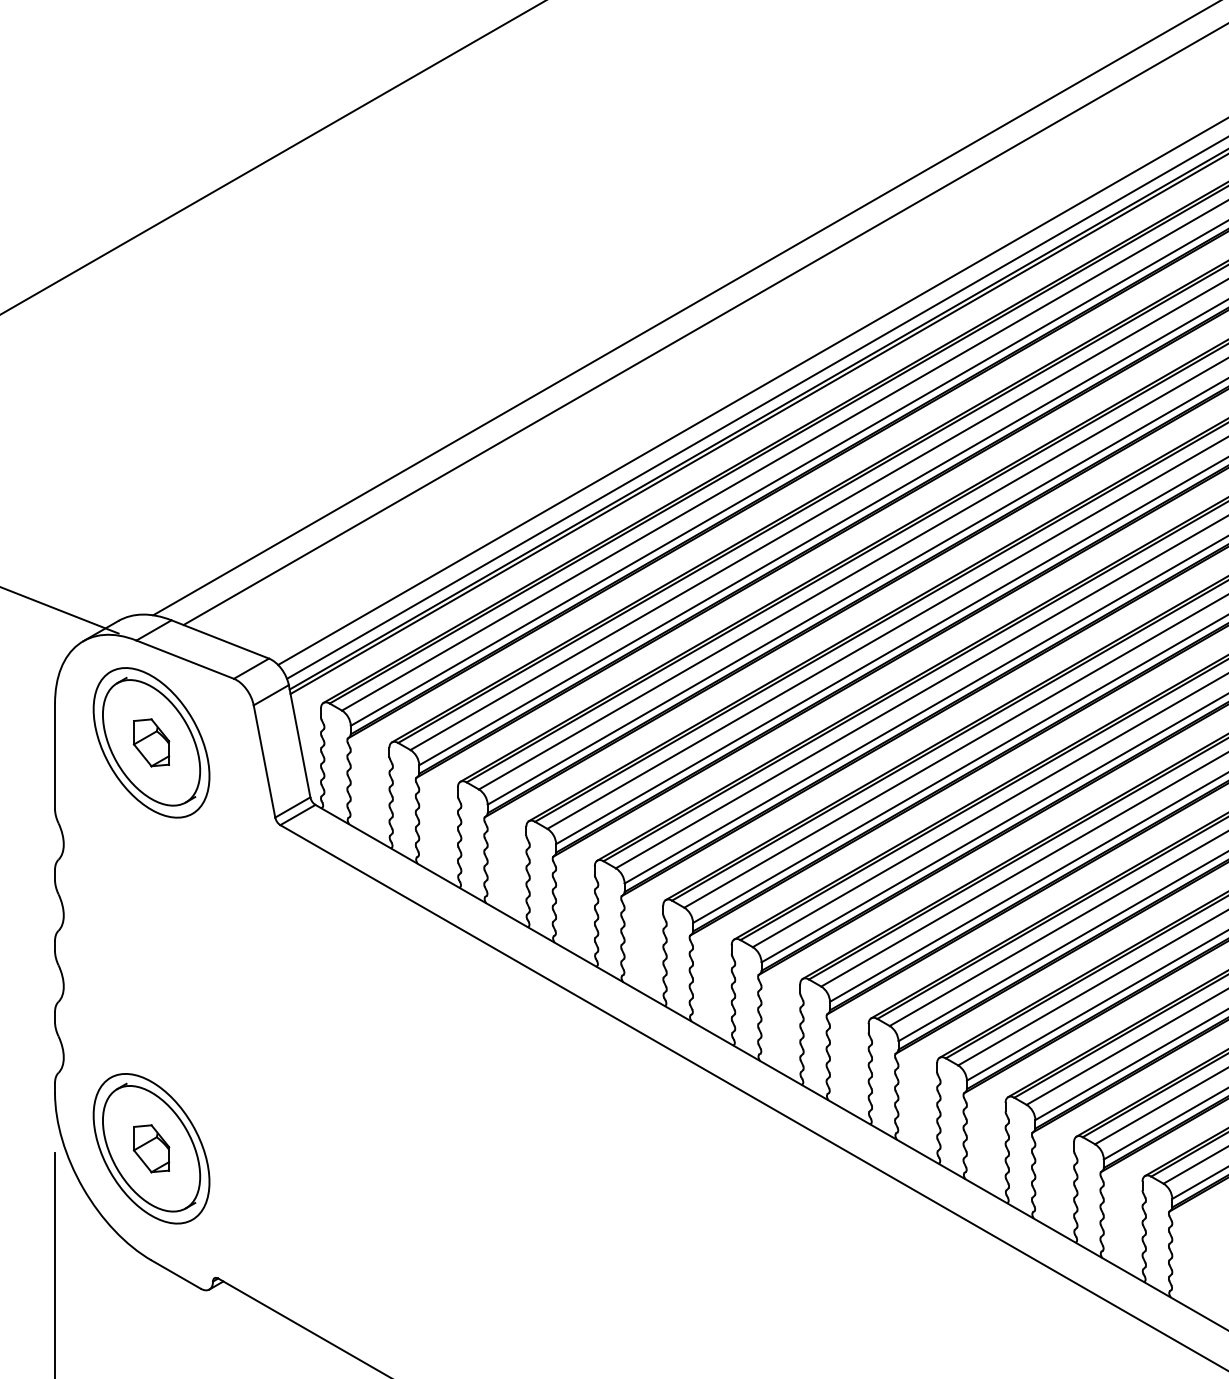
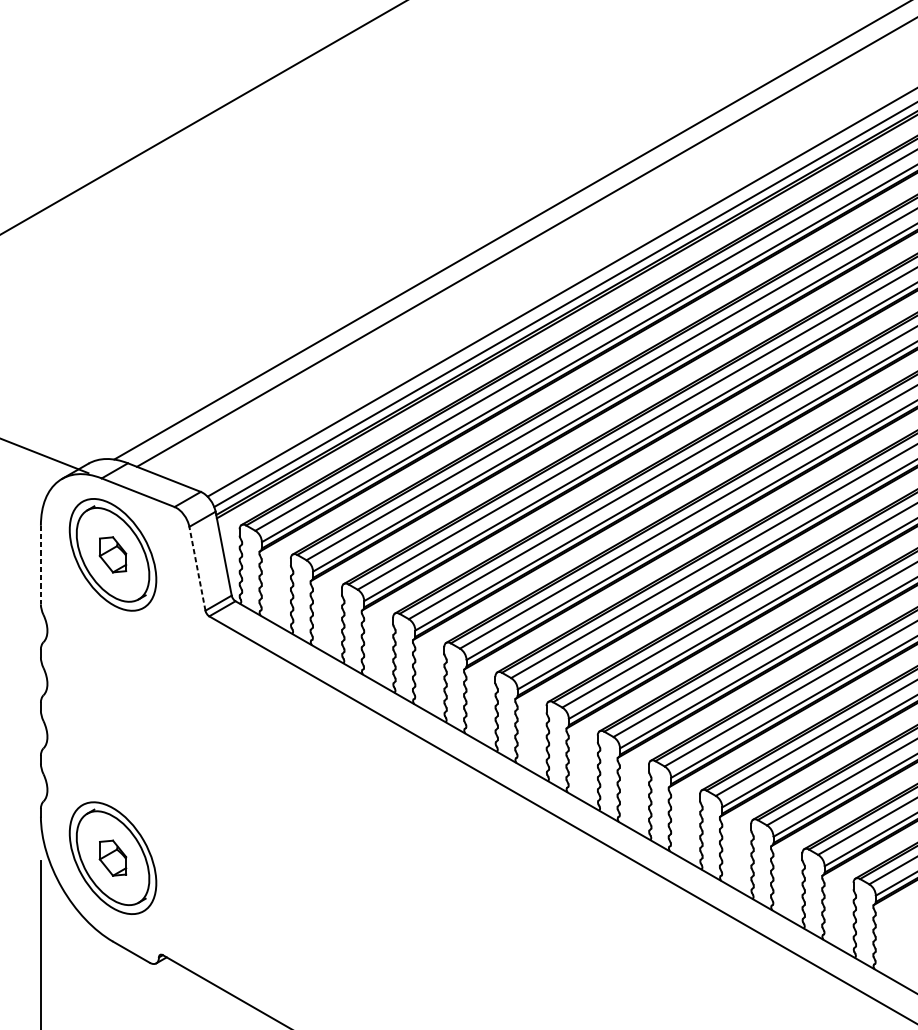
line: (55, 756) -> (41, 565), solid -> dashed
line: (264, 760) -> (197, 568), solid -> dashed

